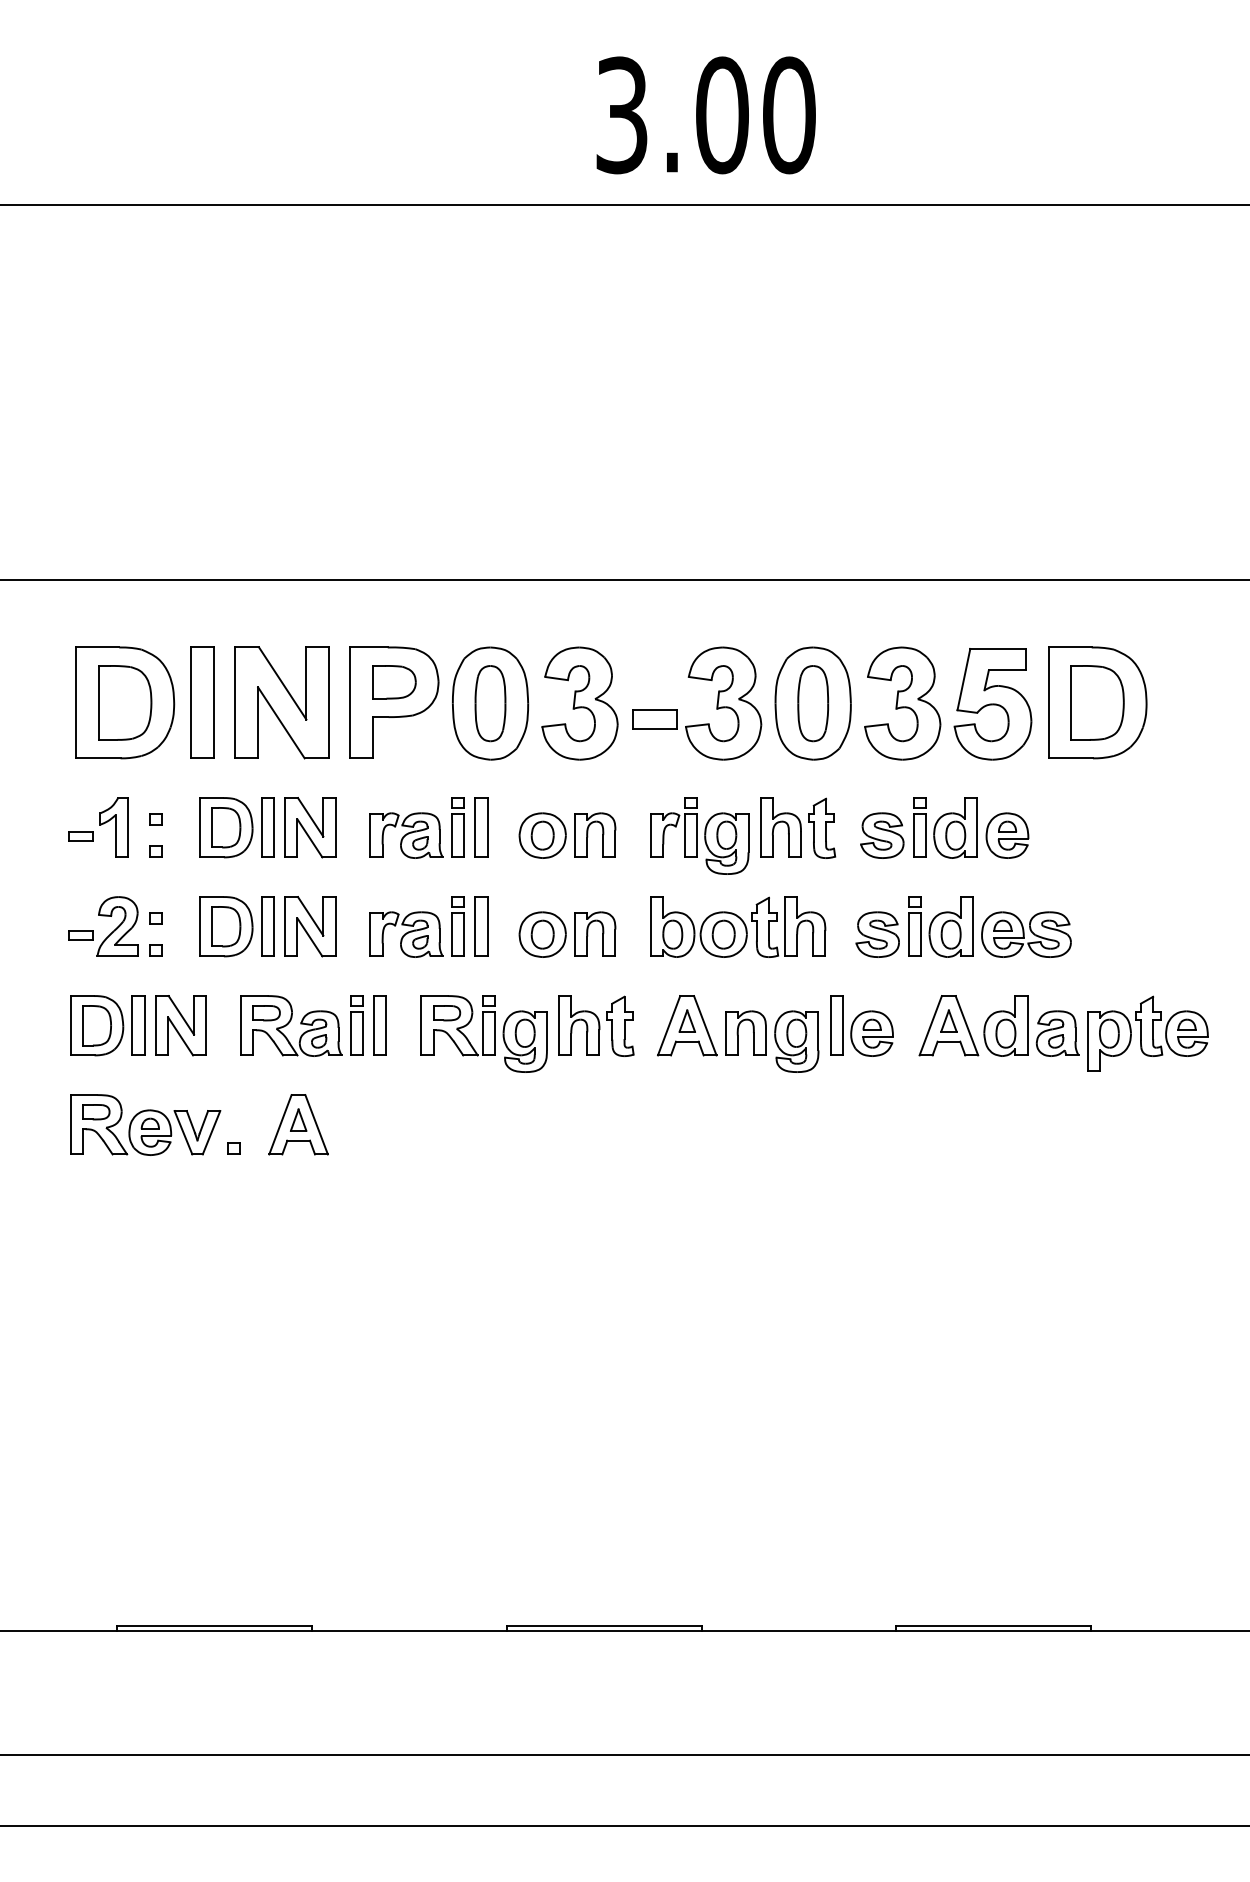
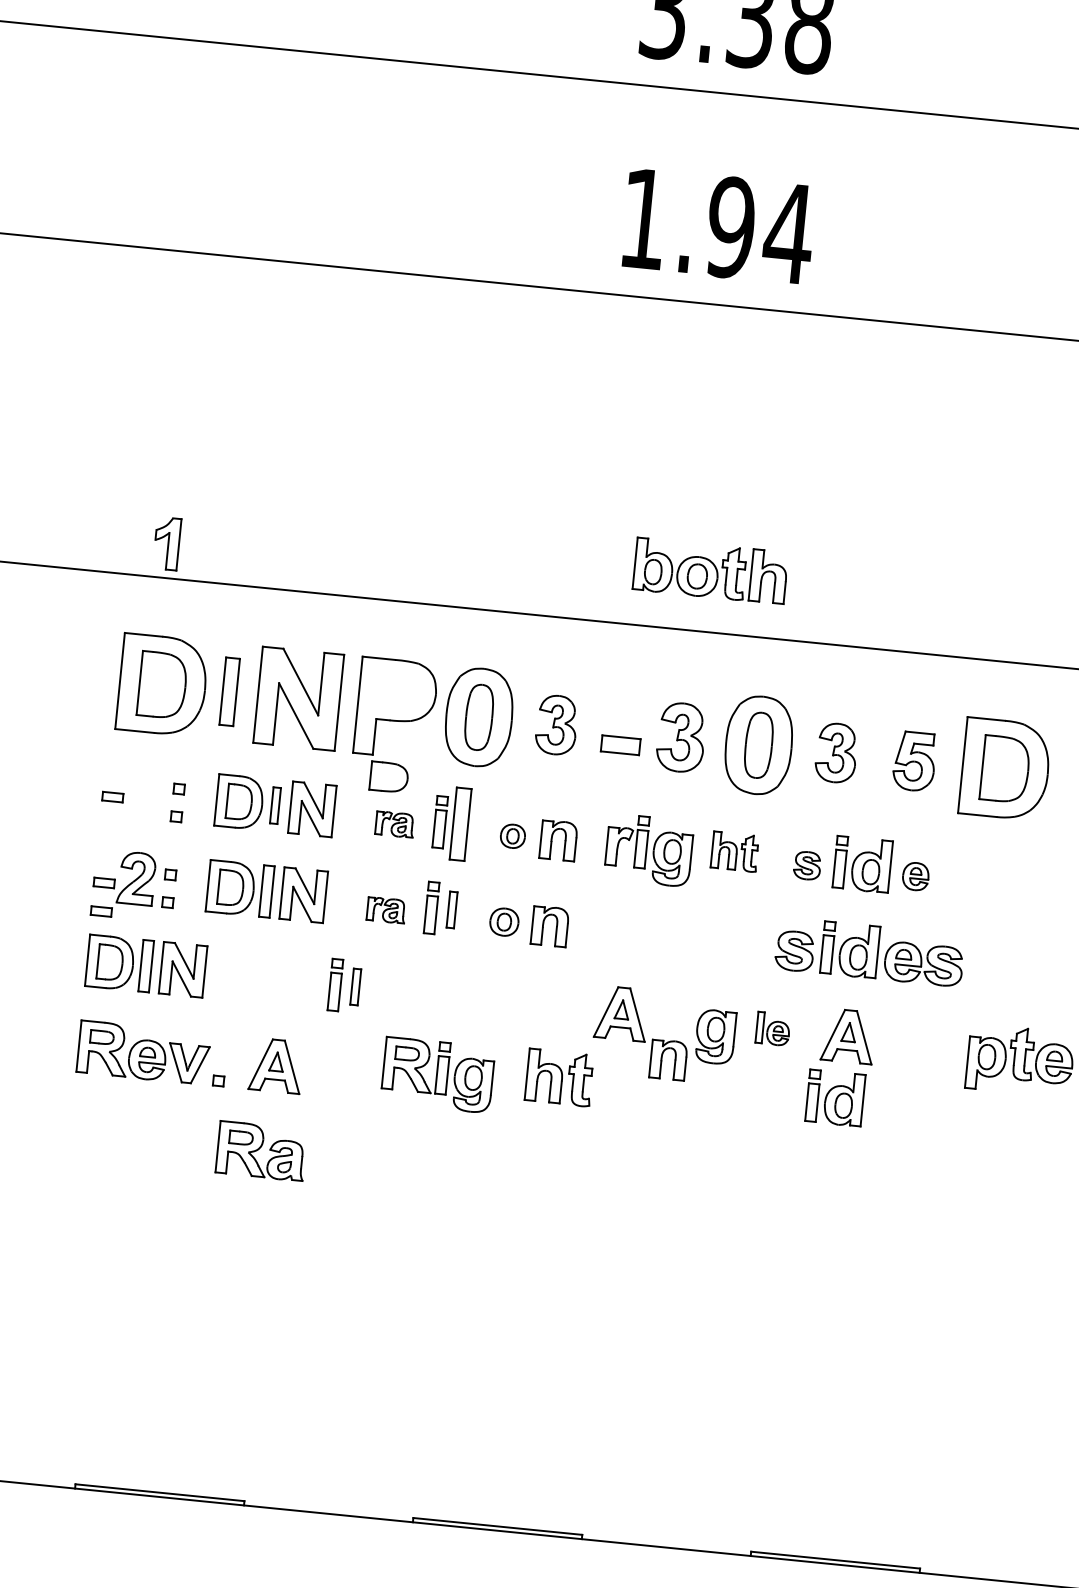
text: (706, 115) -> (717, 226), 3.00 -> 1.94
part: (394, 682) -> (389, 777), moved
part: (202, 702) -> (229, 691), size x0.7
part: (579, 703) -> (556, 725), size x0.6
part: (723, 703) -> (681, 737), size x0.7
part: (902, 703) -> (836, 752), size x0.6
part: (992, 704) -> (914, 761), size x0.6
part: (113, 827) -> (166, 543), moved
part: (267, 827) -> (275, 805), size x0.7
part: (481, 827) -> (460, 824), size x1.4
part: (798, 827) -> (735, 851), size x0.7
part: (406, 835) -> (394, 824), size x0.6
part: (542, 835) -> (512, 836), size x0.6
part: (882, 835) -> (807, 865), size x0.7
part: (1007, 835) -> (915, 876), size x0.7
part: (481, 926) -> (452, 909), size x0.7
part: (738, 926) -> (710, 570), moved
part: (406, 934) -> (386, 910), size x0.6
part: (542, 934) -> (504, 922), size x0.7
part: (80, 968) -> (100, 911), added
part: (291, 1025) -> (261, 1150), moved
part: (379, 1025) -> (355, 986), size x0.7
part: (596, 1025) -> (559, 1077), moved
part: (861, 1025) -> (772, 1028), size x0.6
part: (1031, 1025) -> (920, 1043), removed
part: (738, 1032) -> (662, 1058), moved
part: (483, 1033) -> (437, 1074), moved
part: (940, 1097) -> (835, 1097), added

